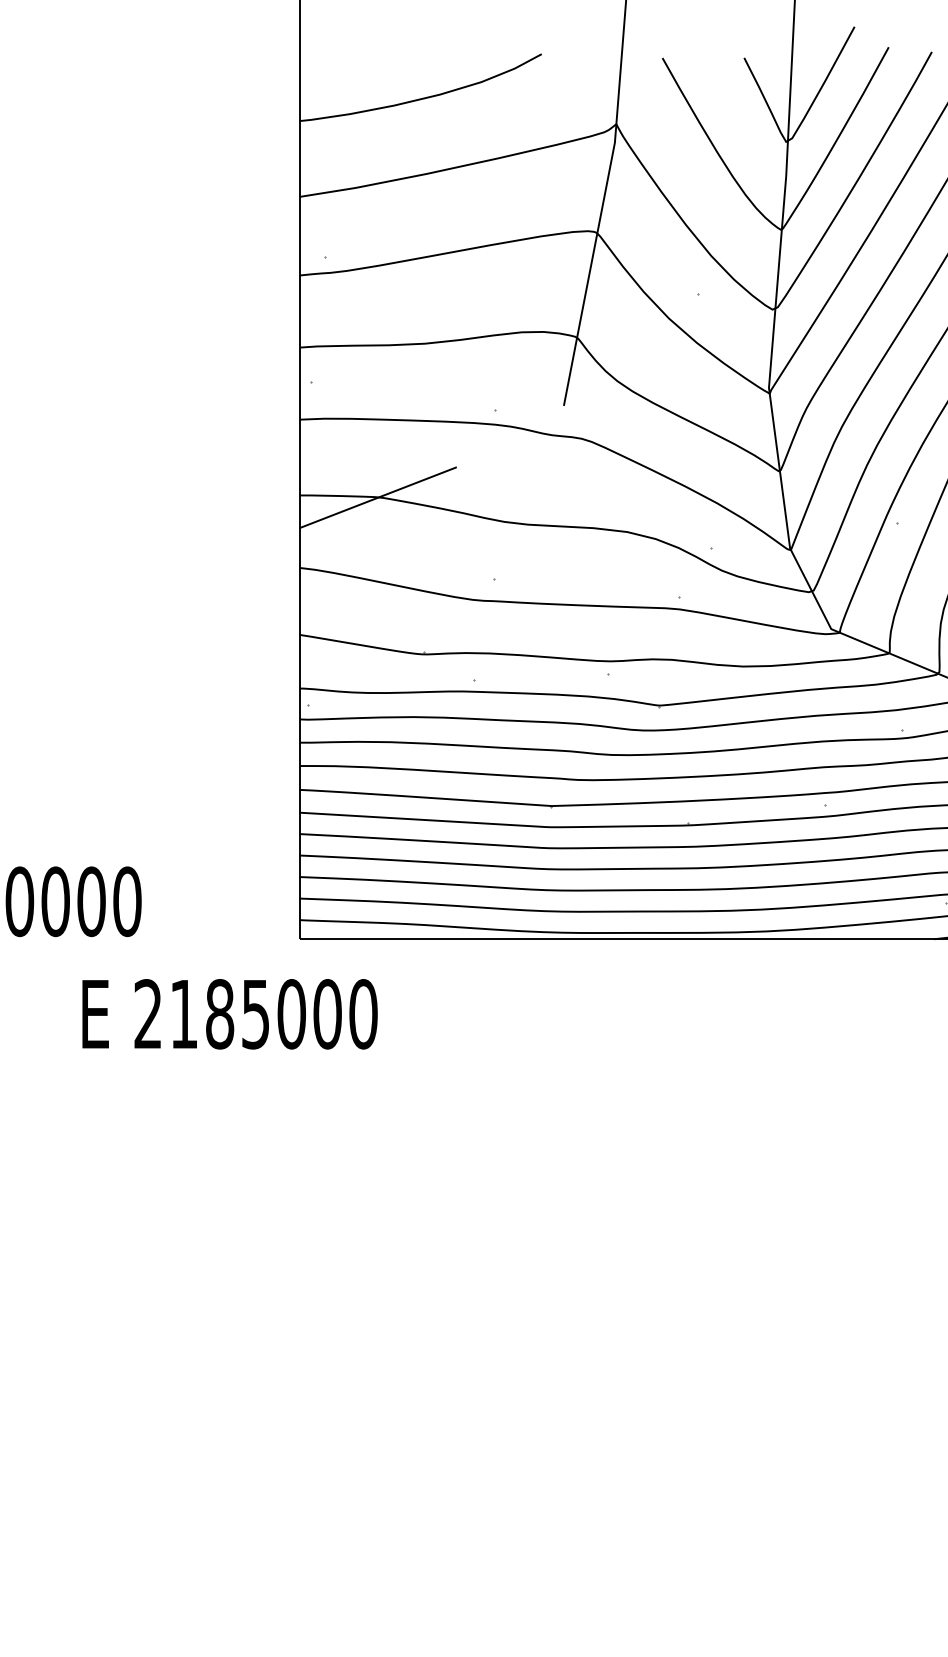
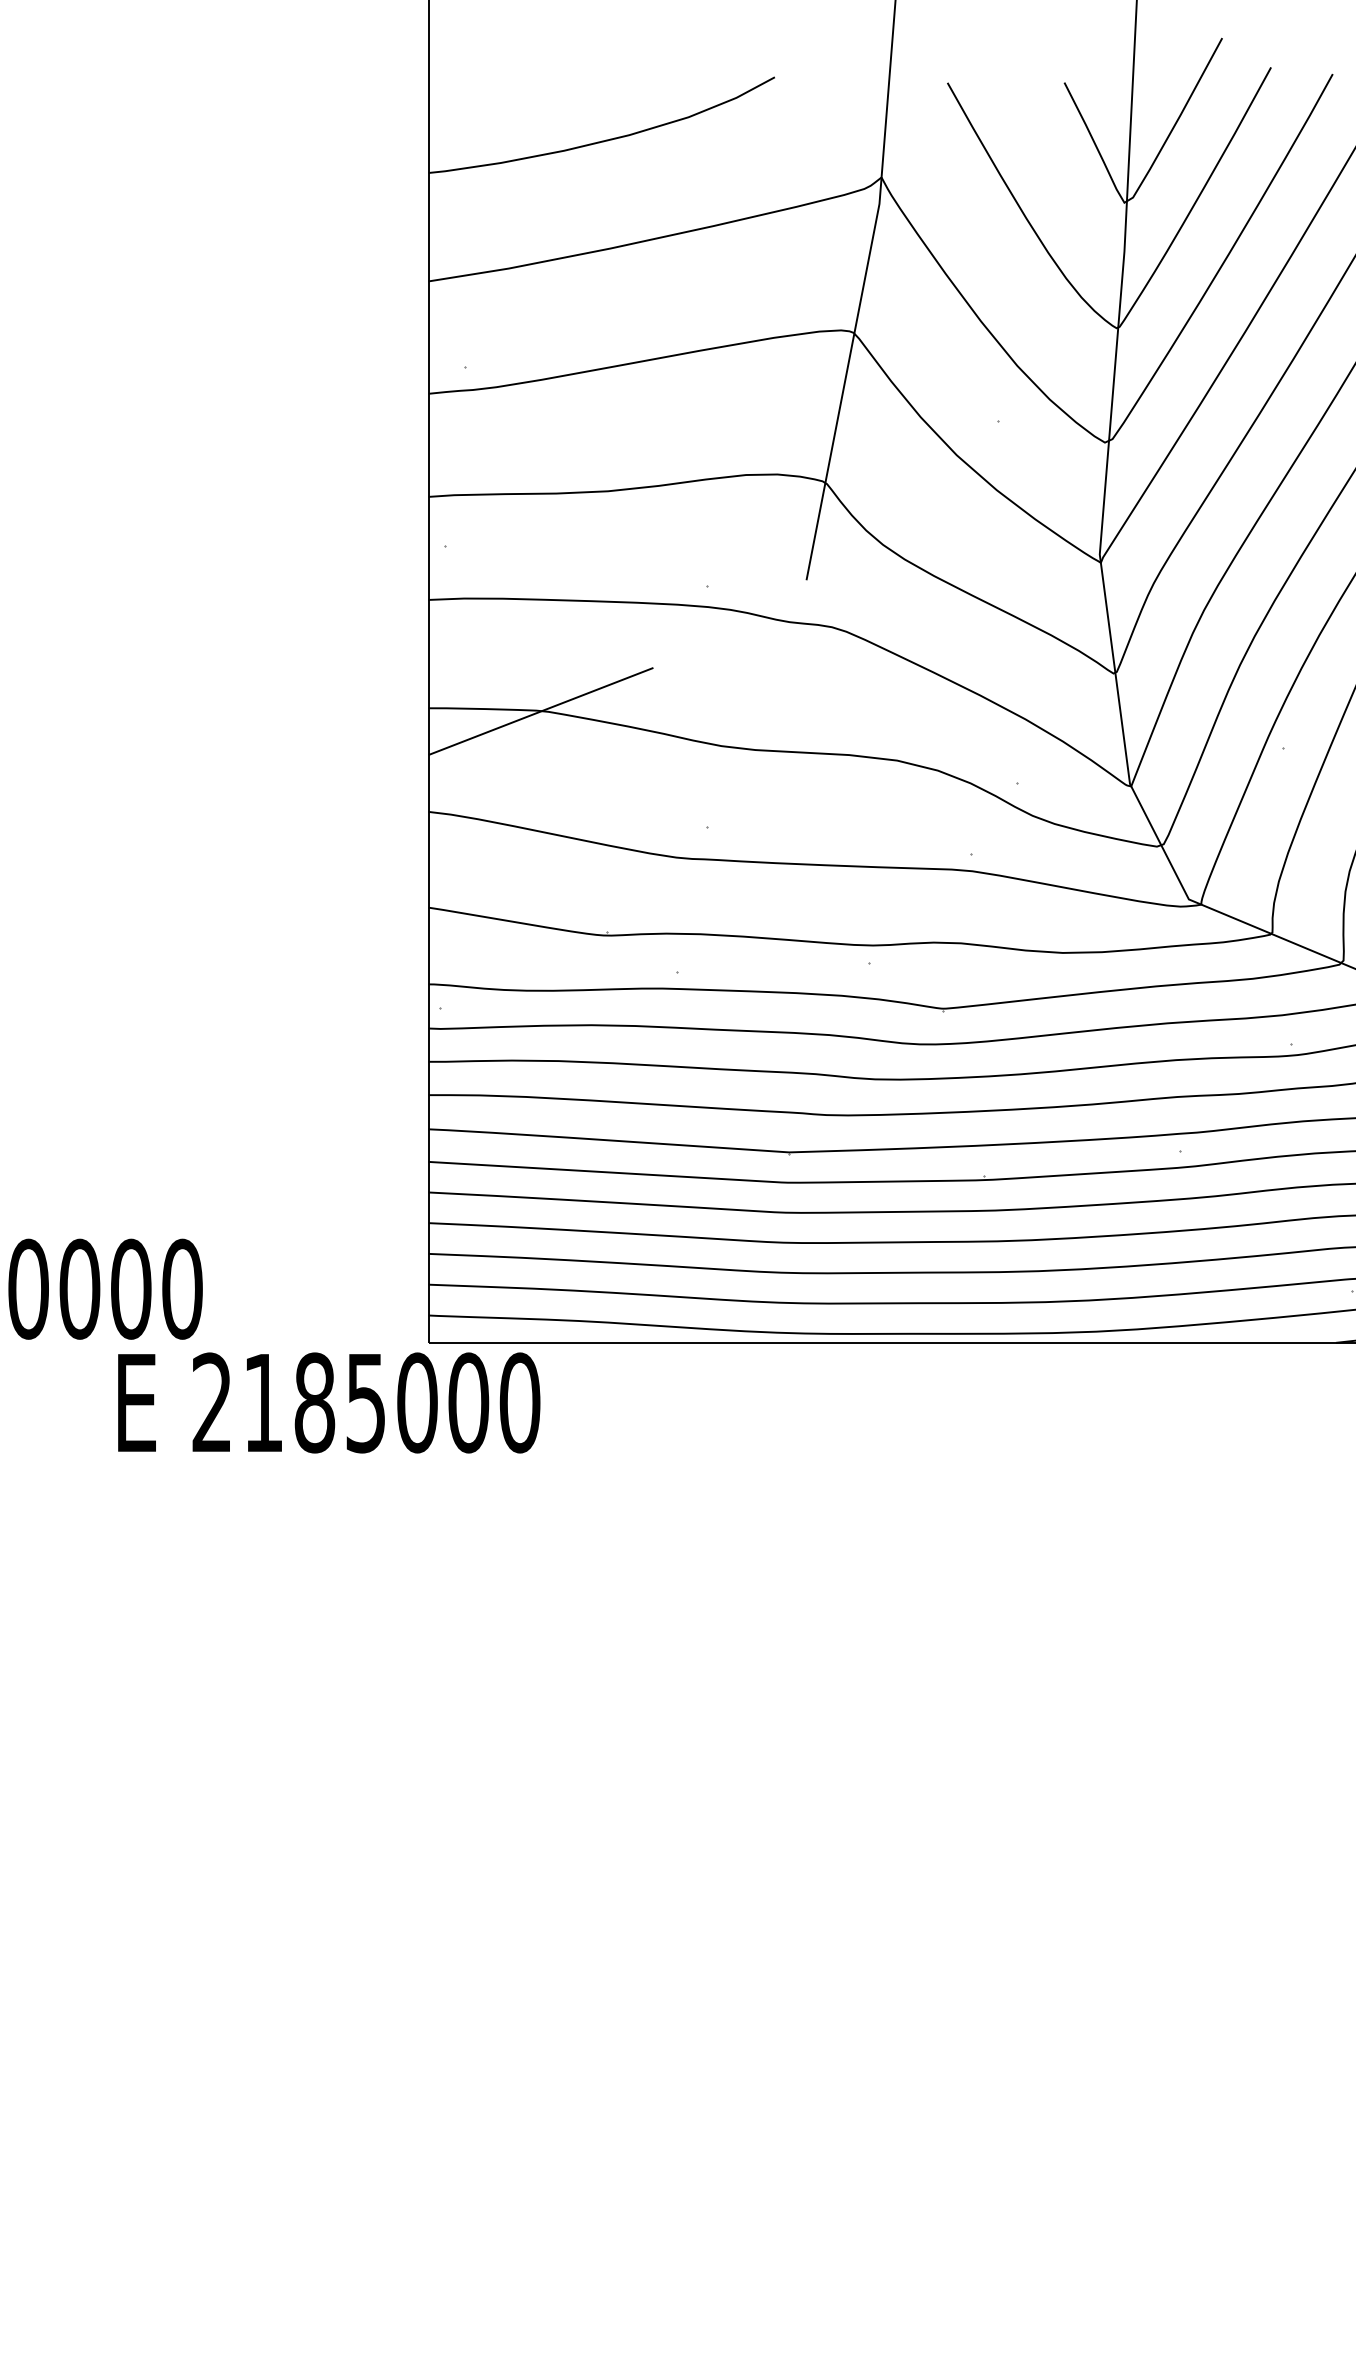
text: (229, 1014) -> (328, 1403), moved

